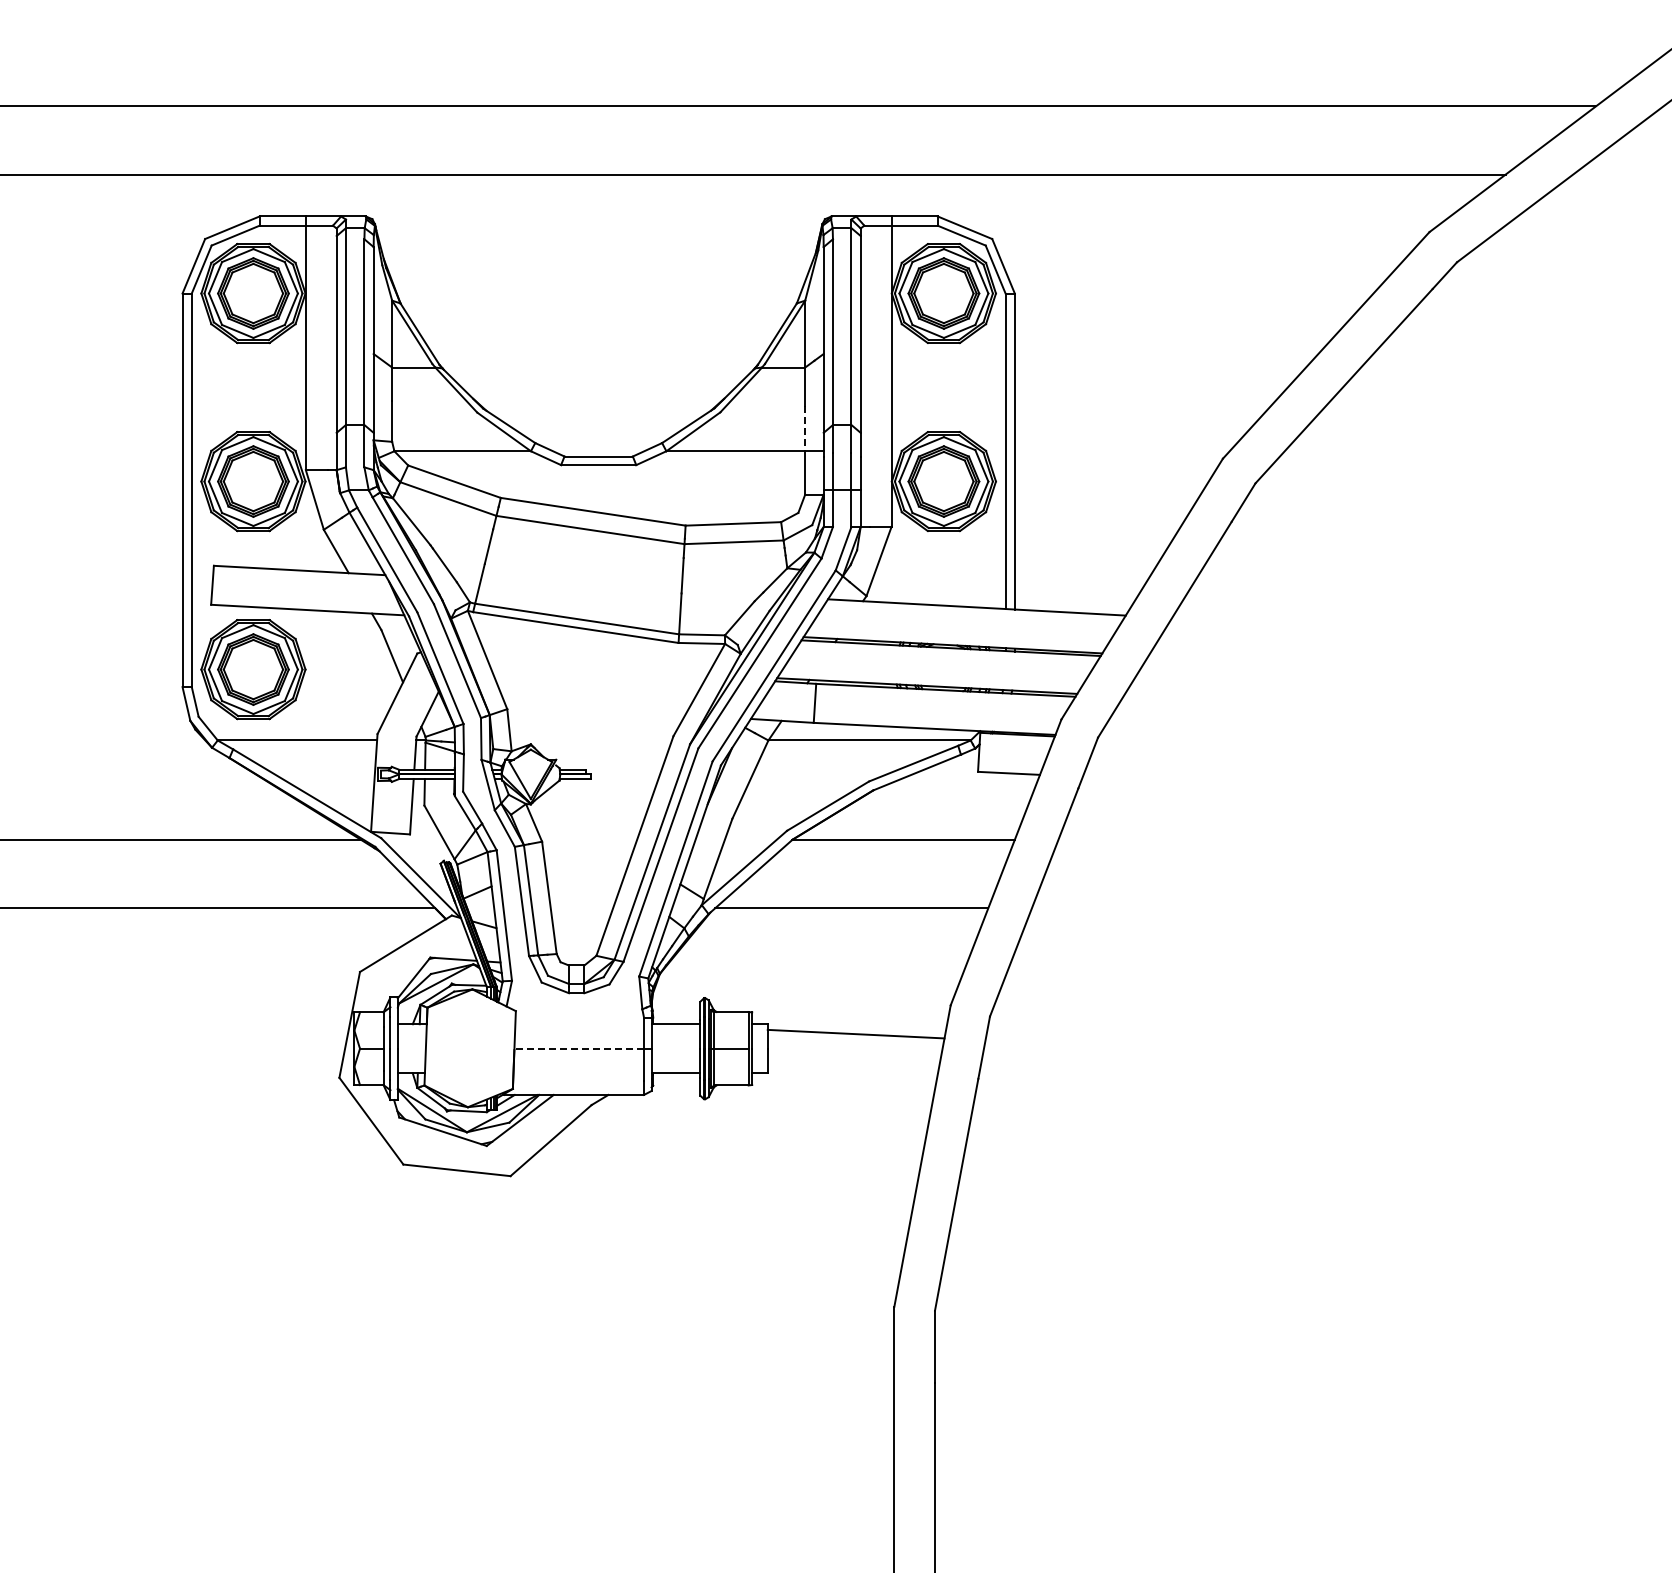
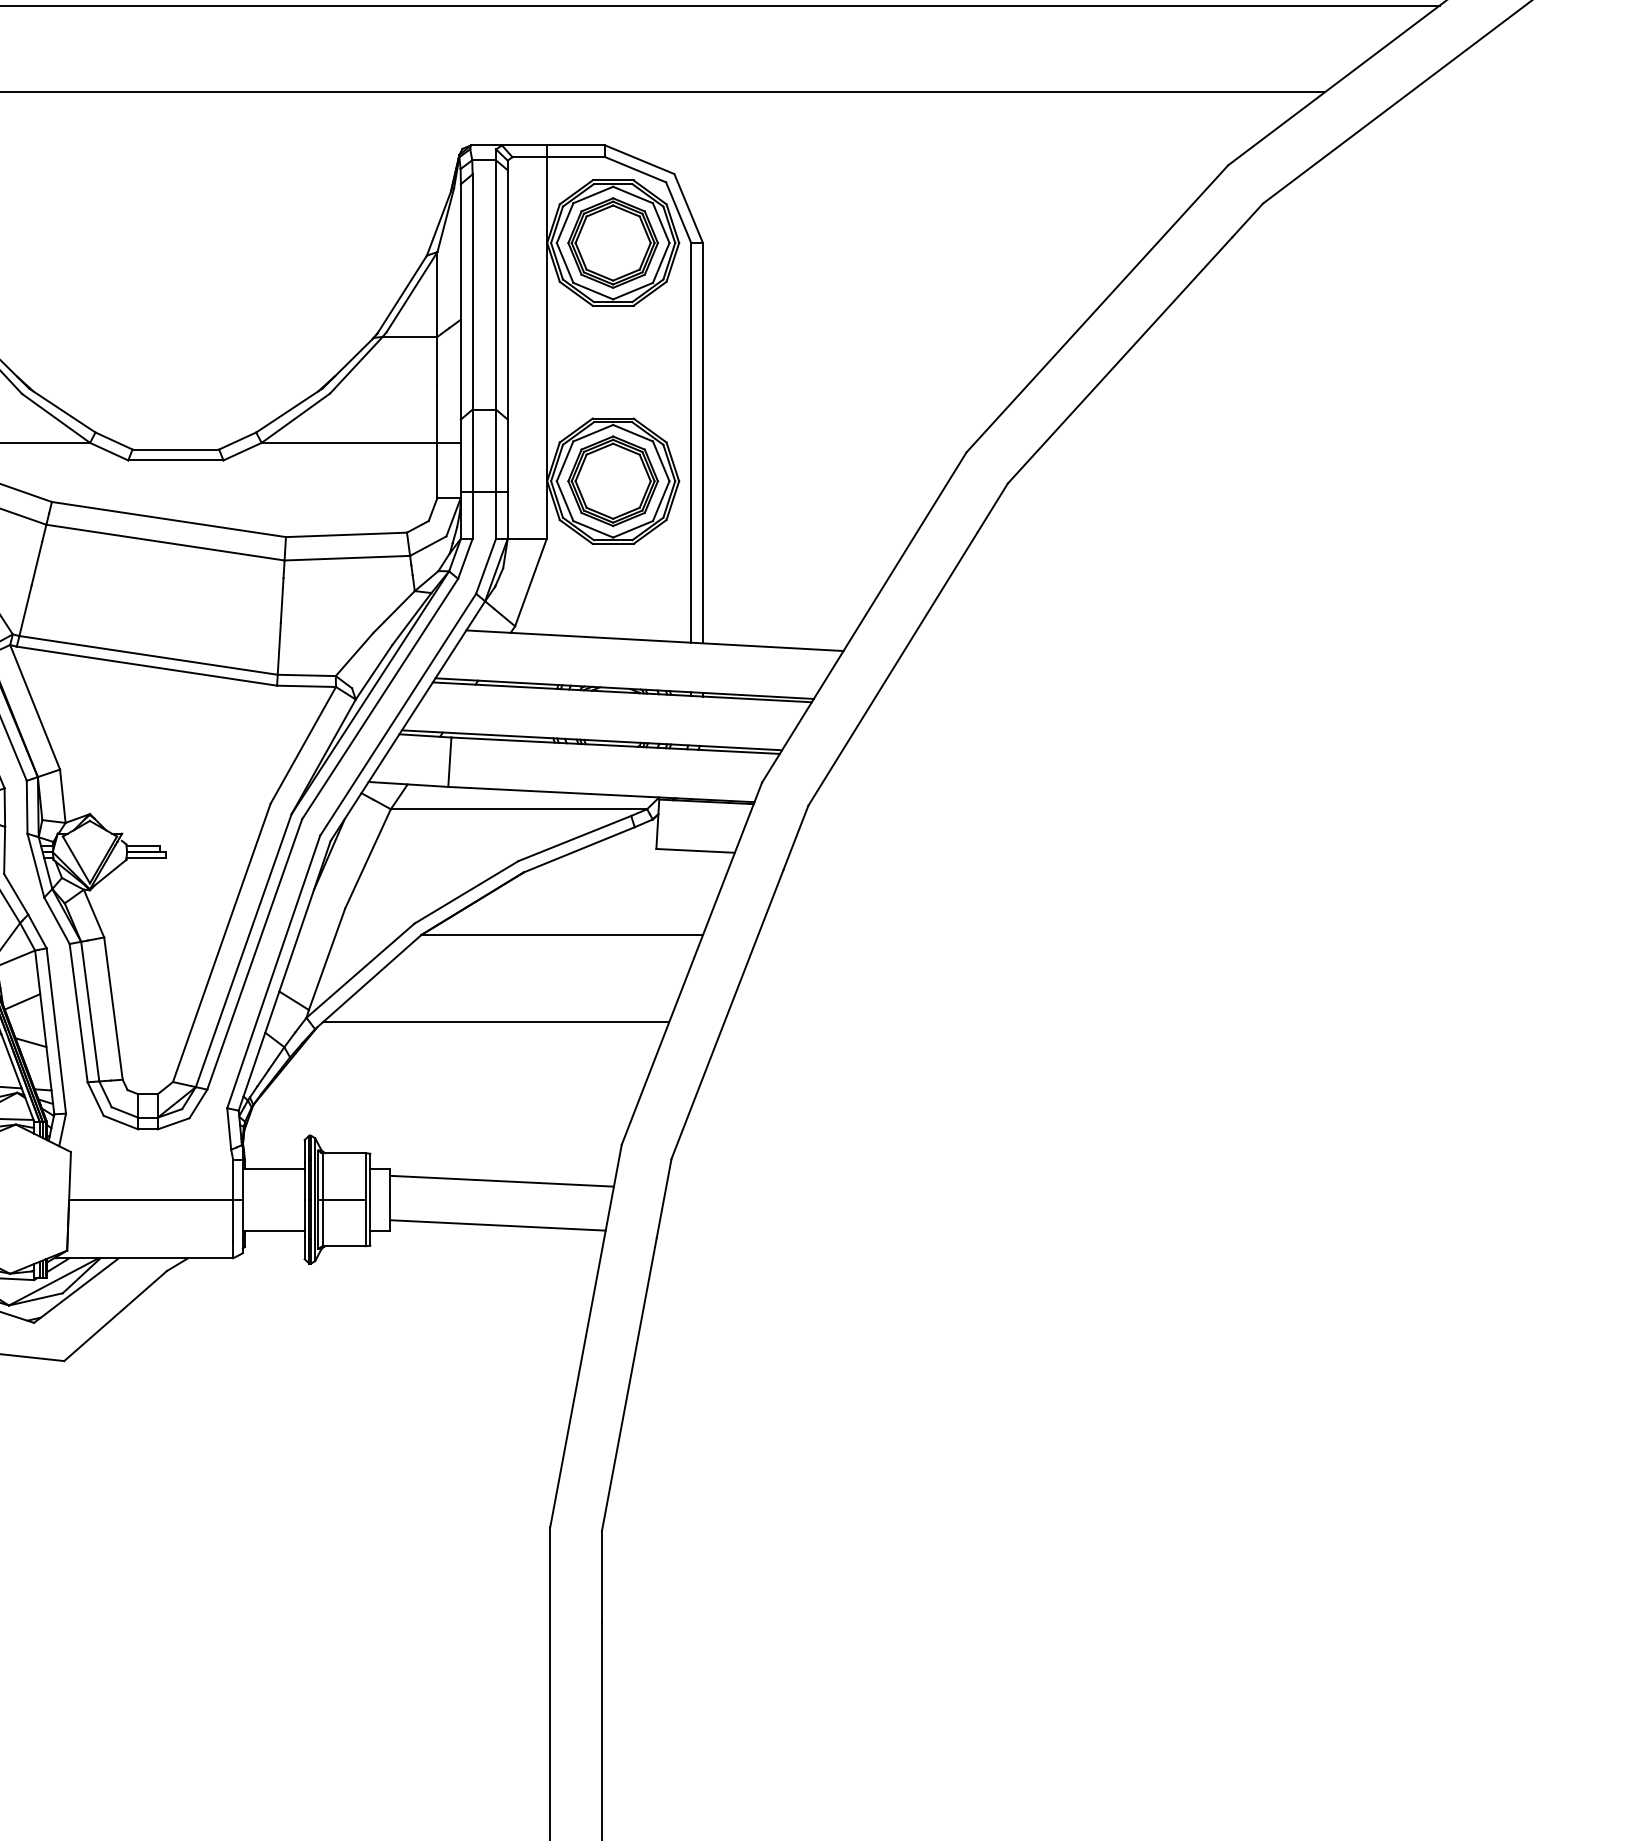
line: (805, 428) -> (437, 414), dashed -> solid
line: (579, 1048) -> (151, 1199), dashed -> solid
line: (852, 1068) -> (497, 1224), added

